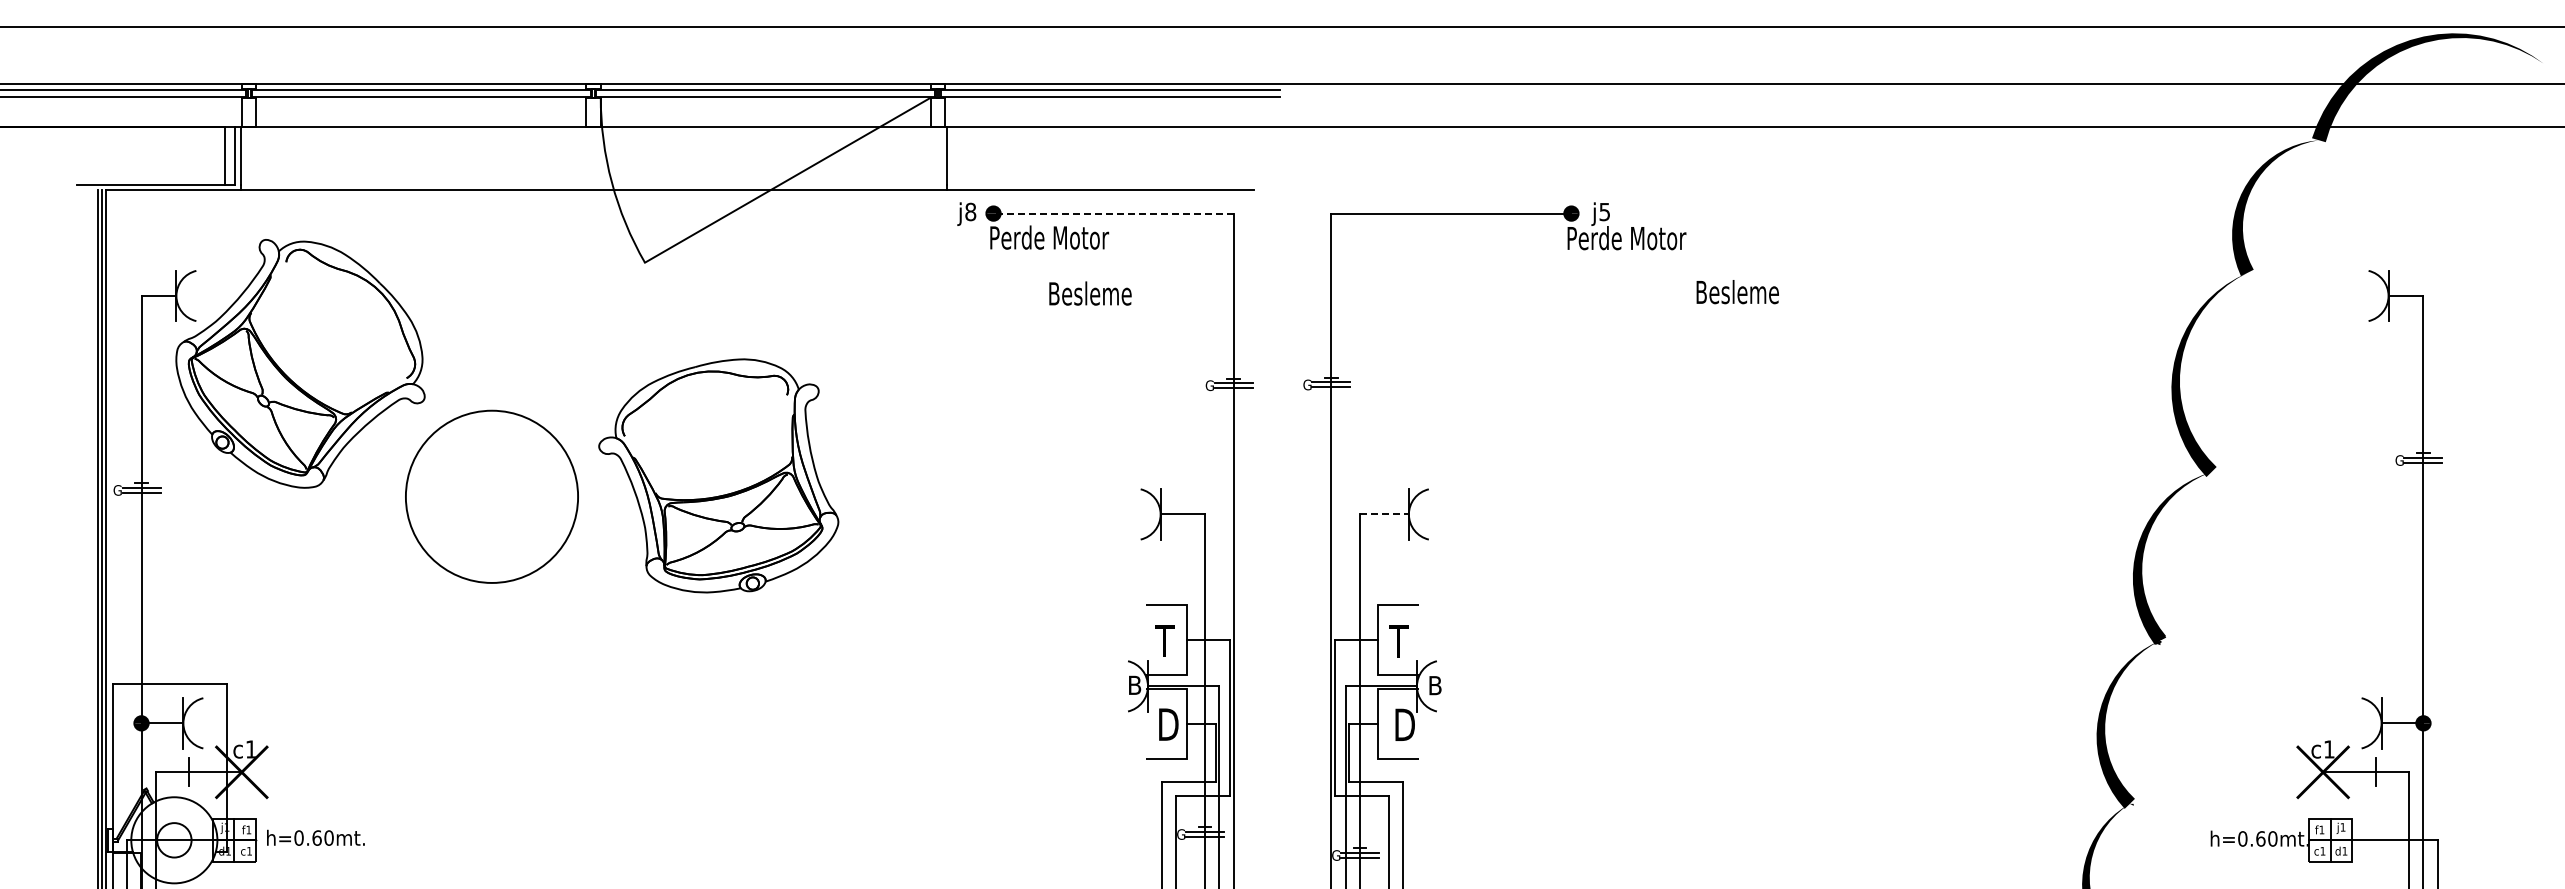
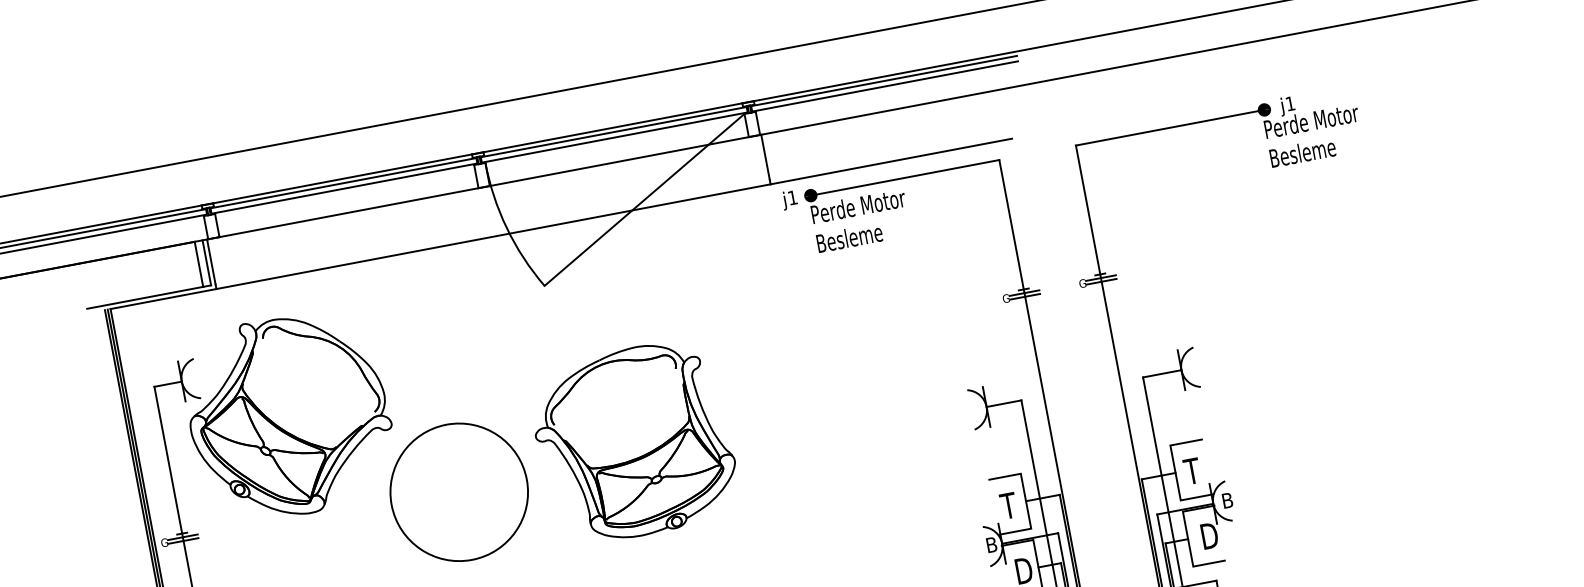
text: (970, 211) -> (792, 197), j8 -> j1
text: (1604, 212) -> (1290, 104), j5 -> j1
line: (1113, 213) -> (905, 177), dashed -> solid
text: (1737, 292) -> (1302, 153), moved
text: (1090, 293) -> (849, 237), moved
line: (1384, 514) -> (1162, 373), dashed -> solid

